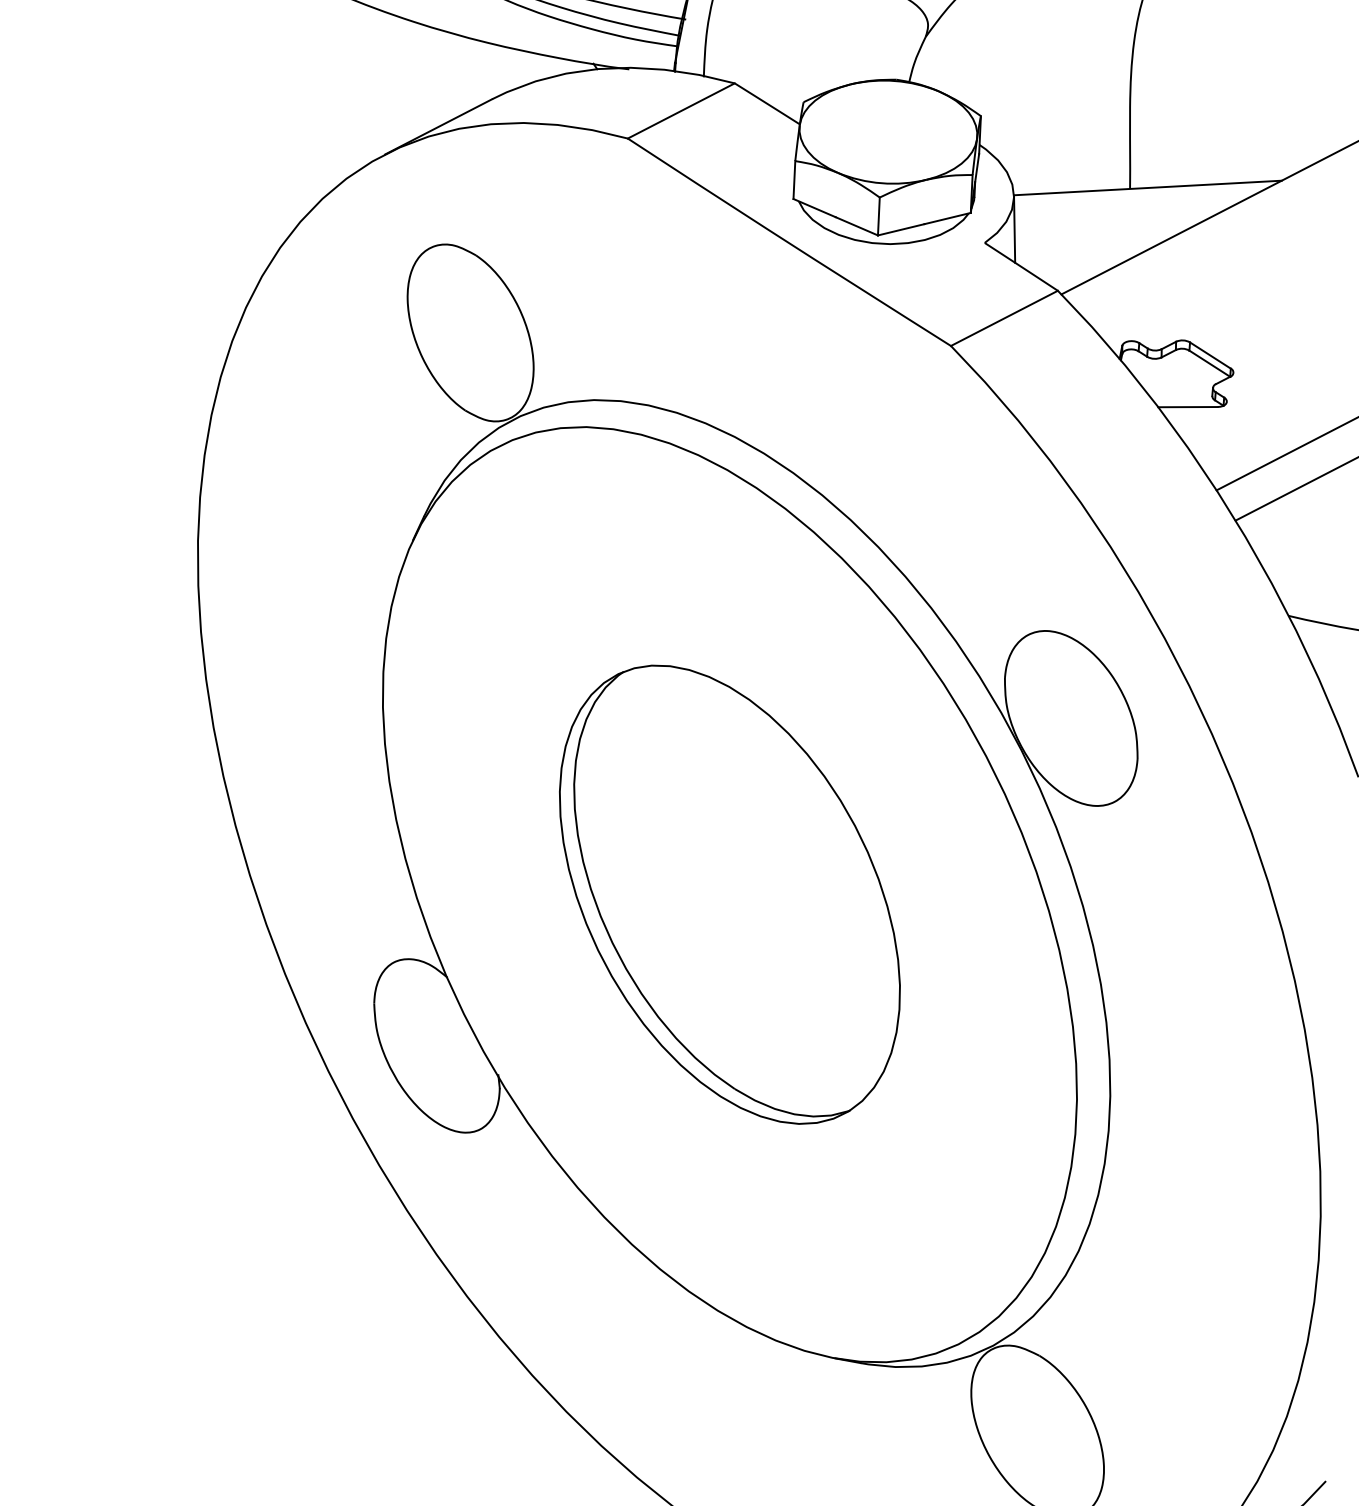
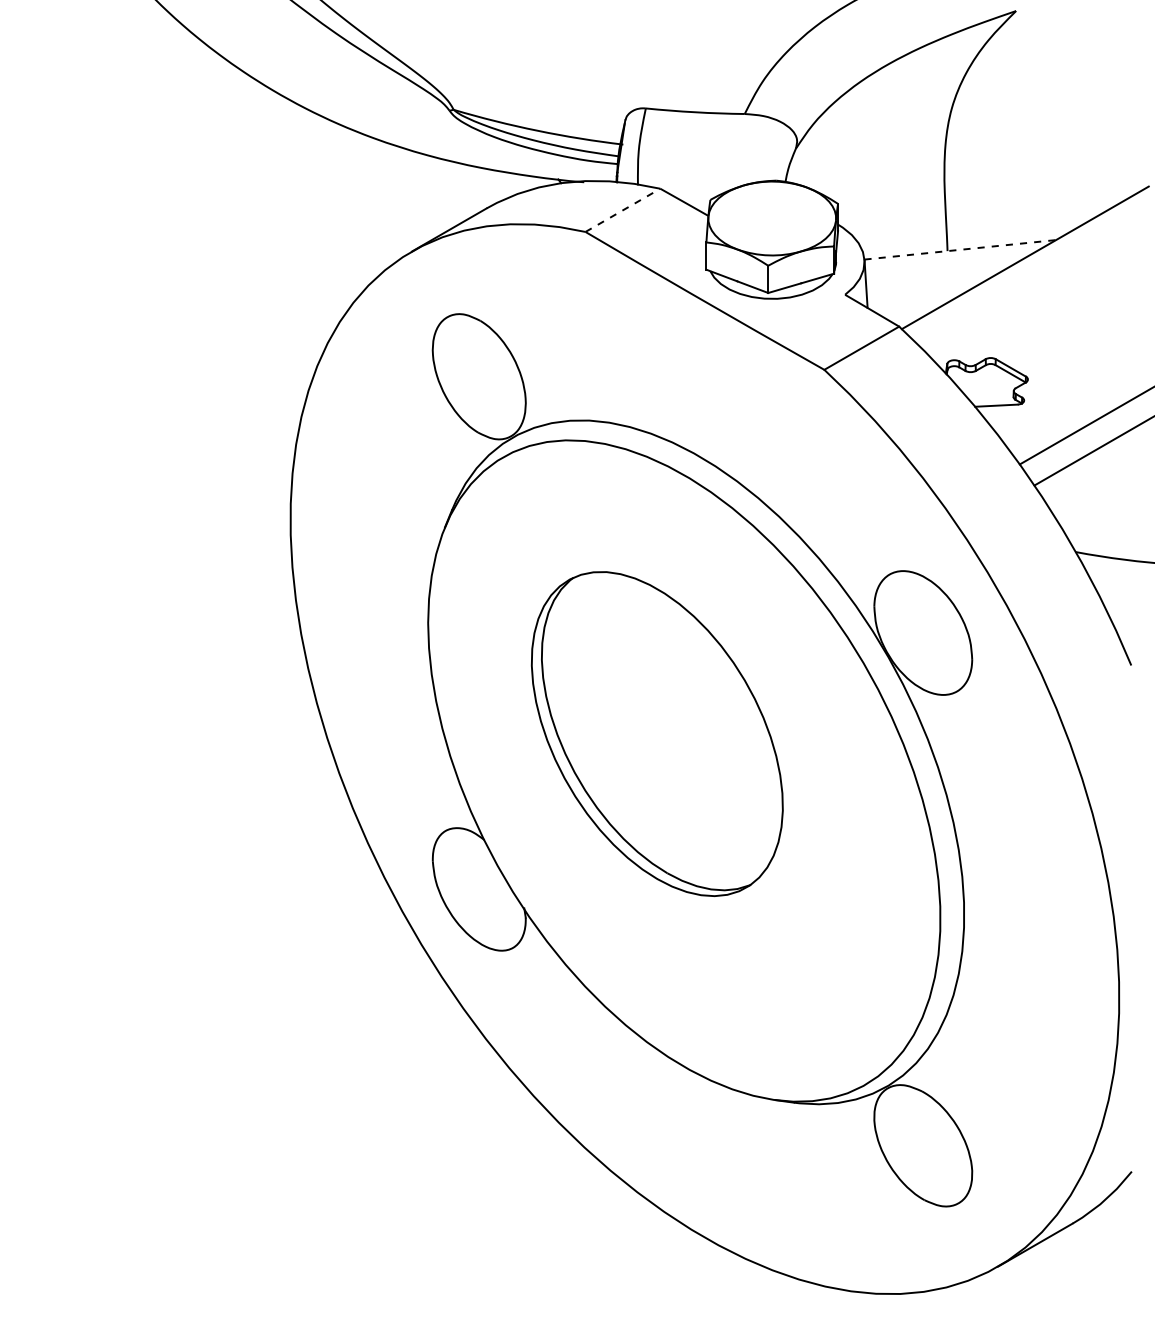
line: (682, 111) -> (623, 210), solid -> dashed
line: (1148, 187) -> (960, 249), solid -> dashed
part: (728, 893) -> (656, 733), moved

